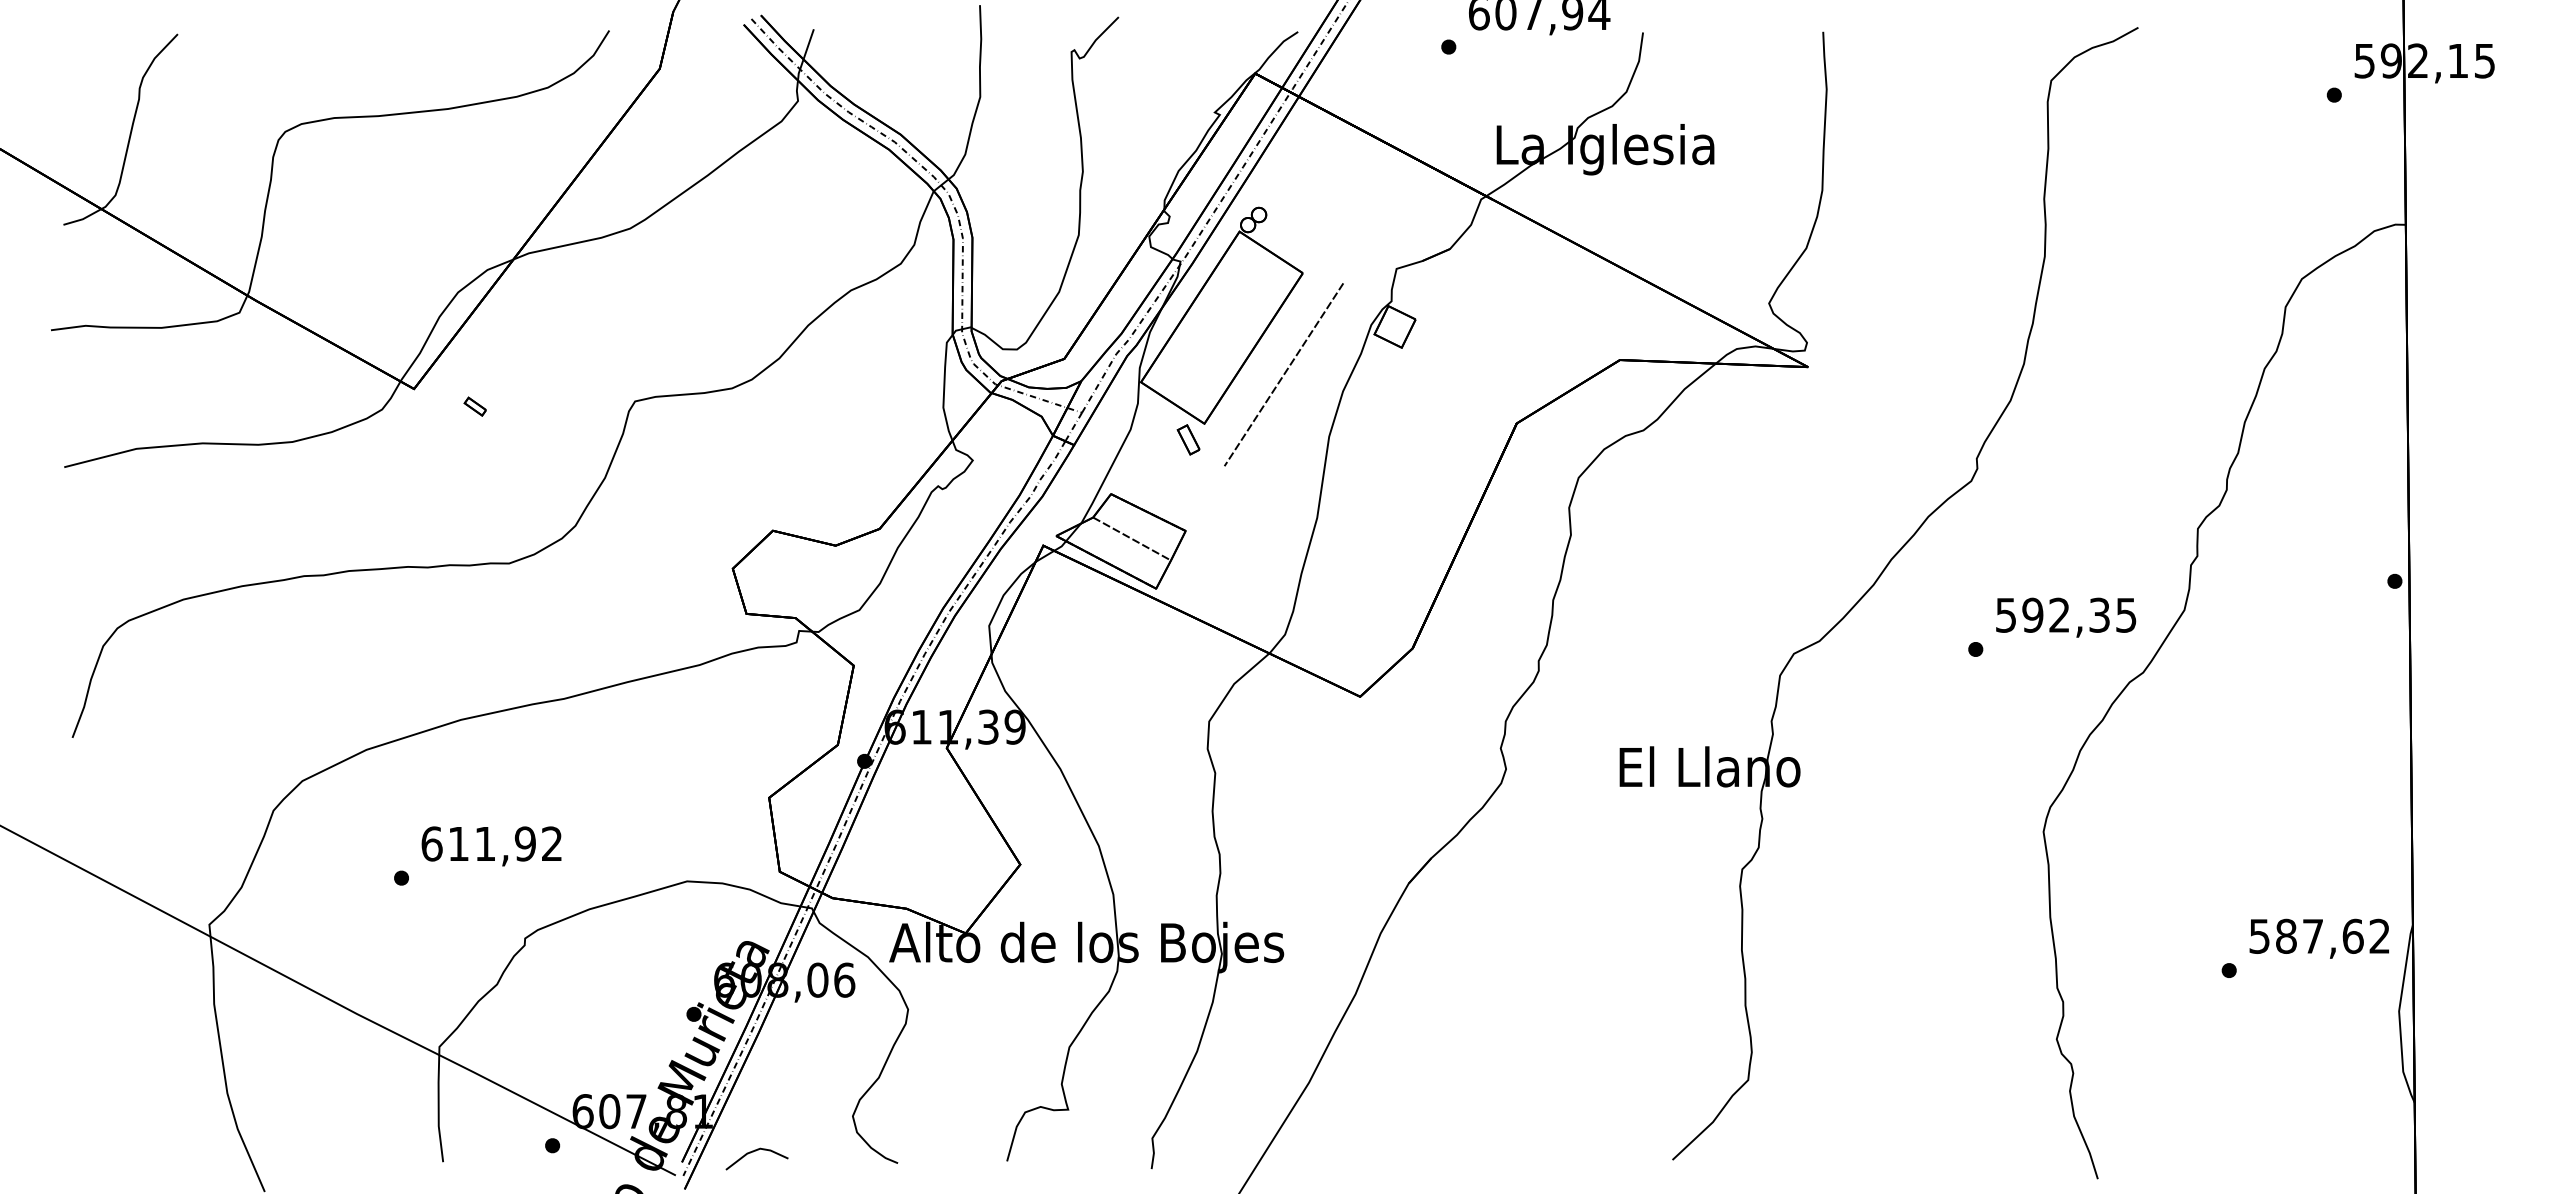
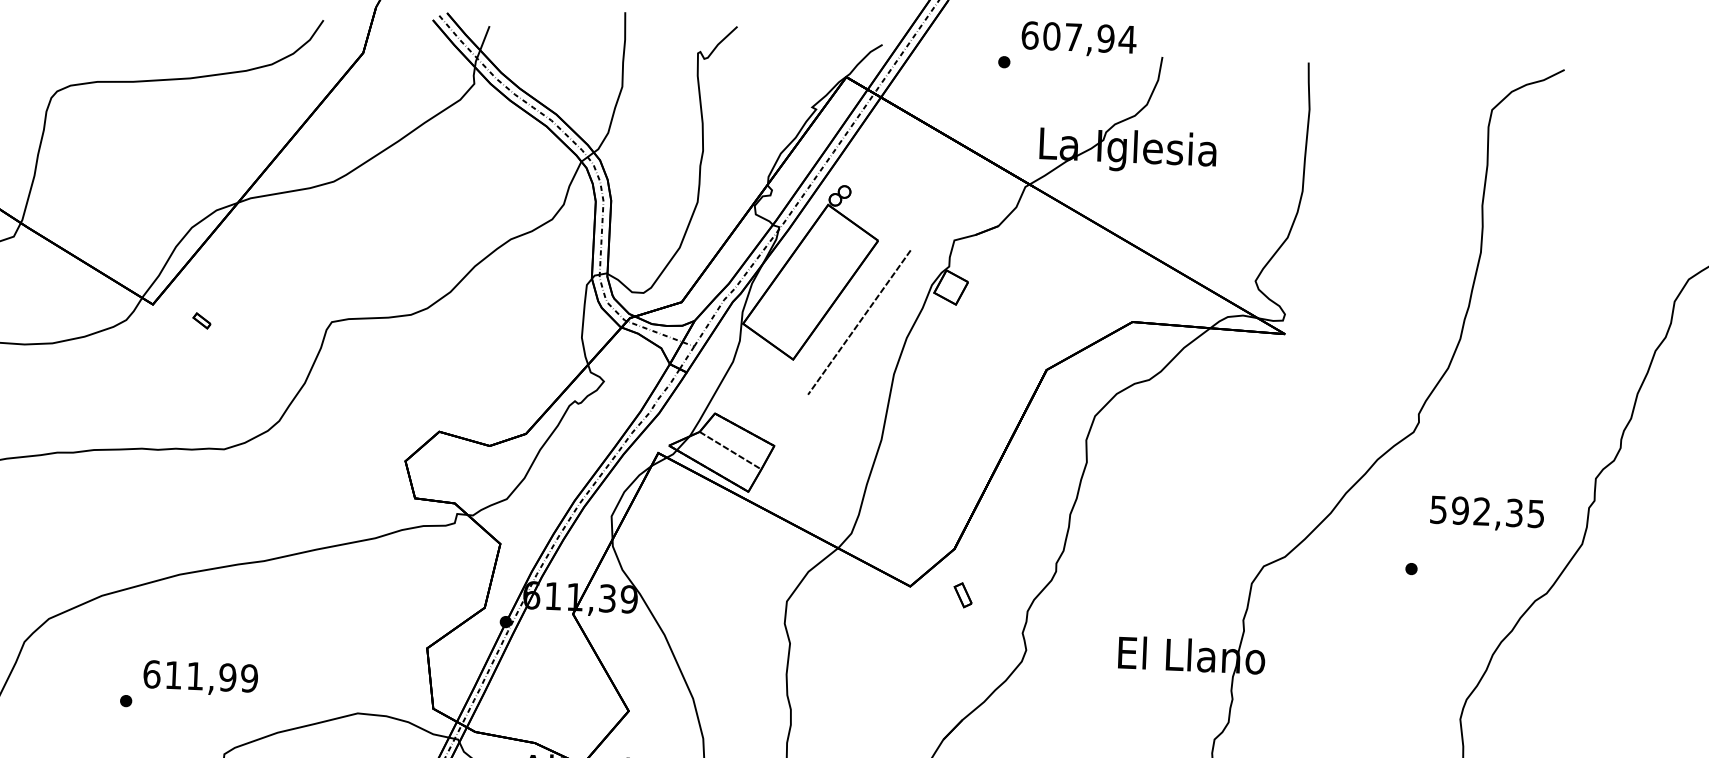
part: (1188, 439) -> (963, 594), moved
text: (2066, 617) -> (1487, 513), moved
text: (551, 843) -> (248, 678), 611,92 -> 611,99

